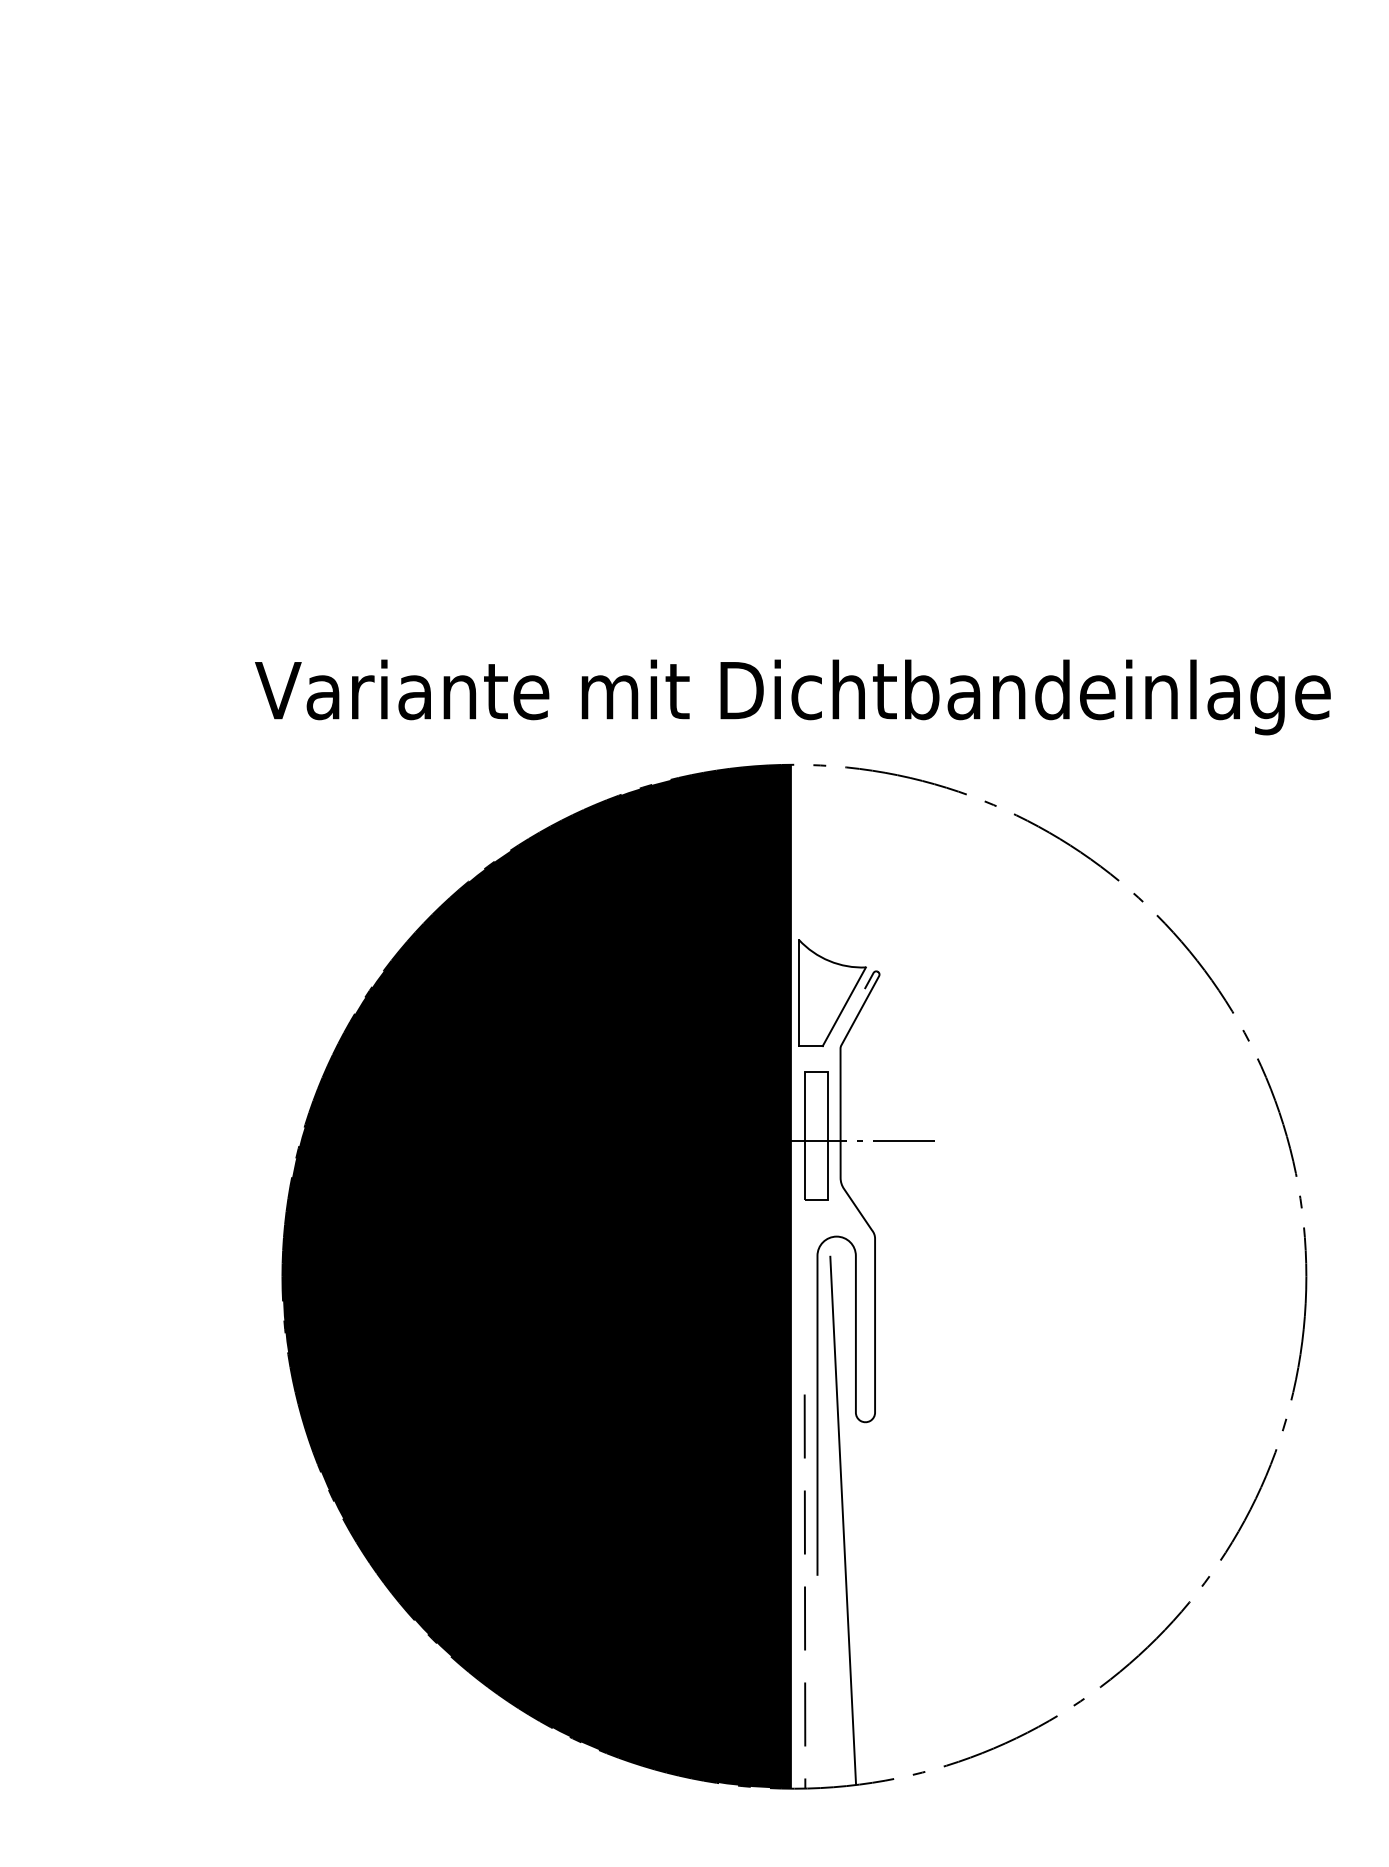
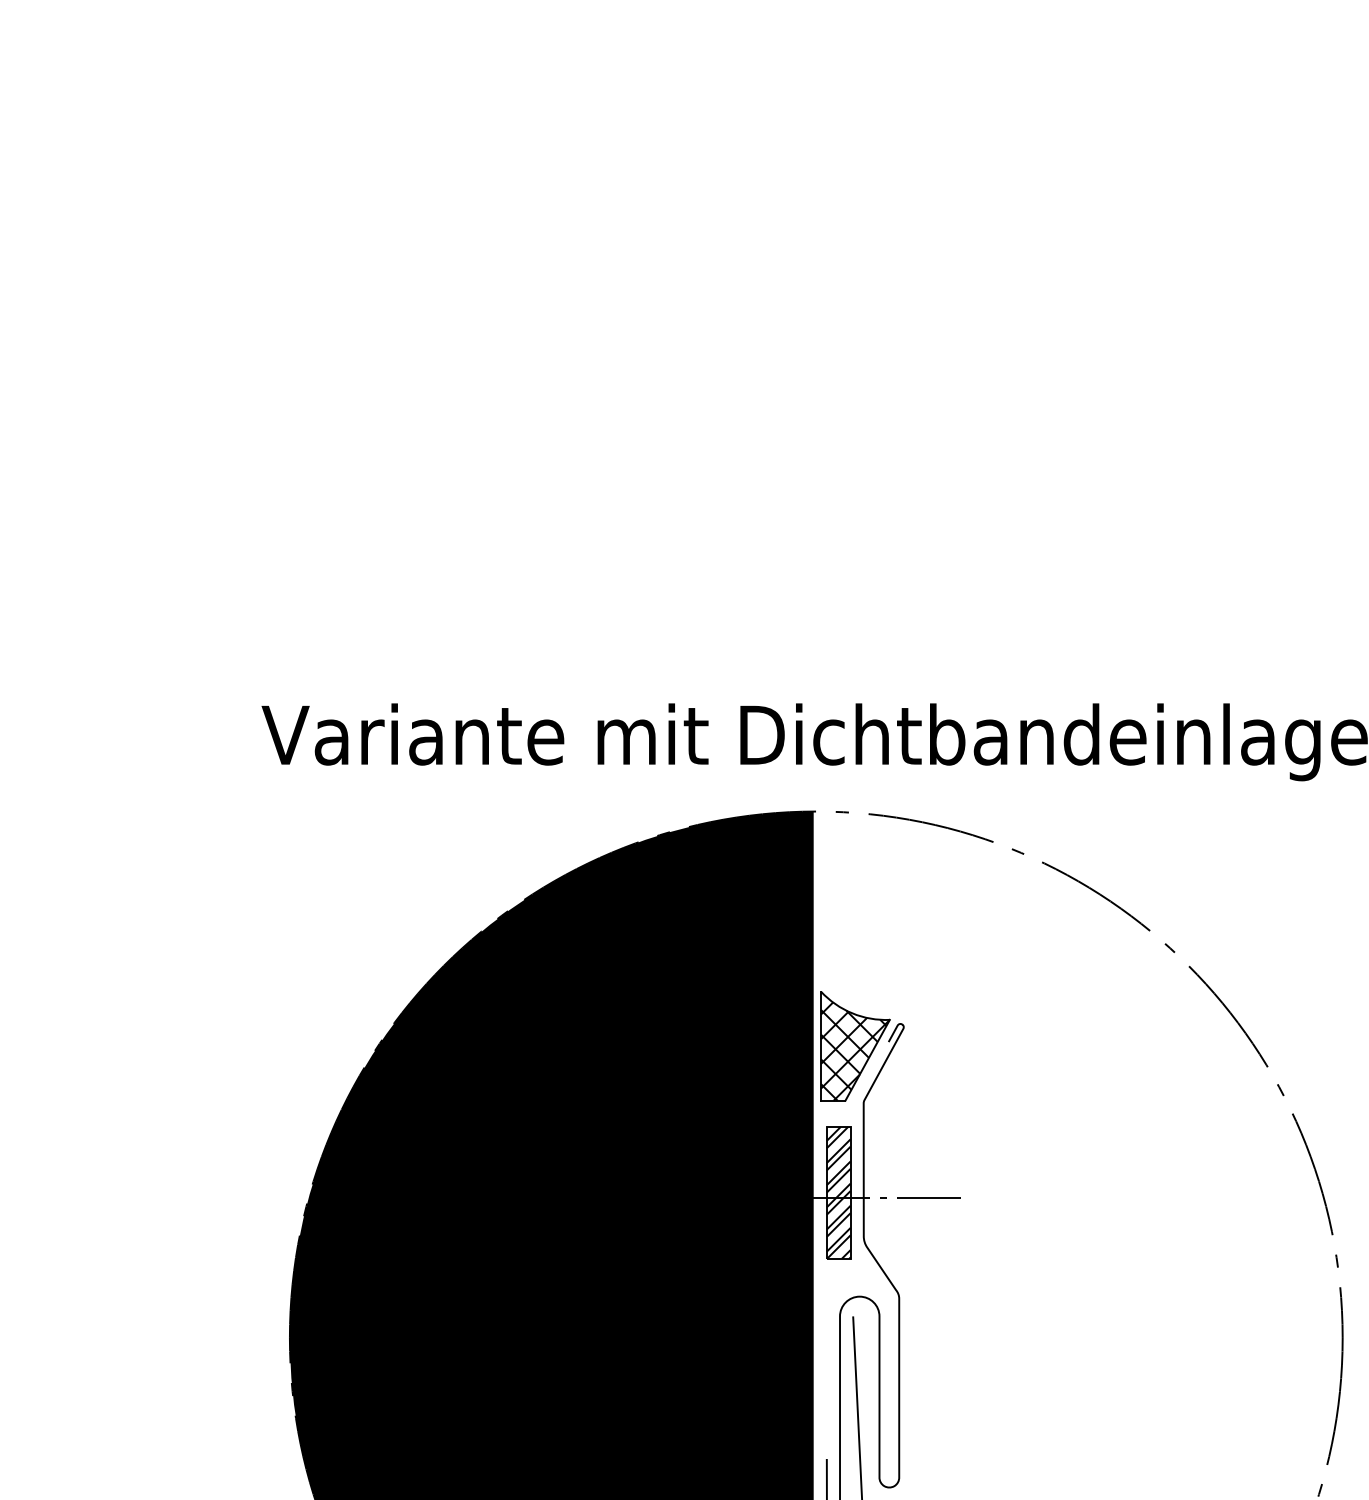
hatch: (832, 998) -> (855, 1051), added
hatch: (815, 1135) -> (837, 1192), added

